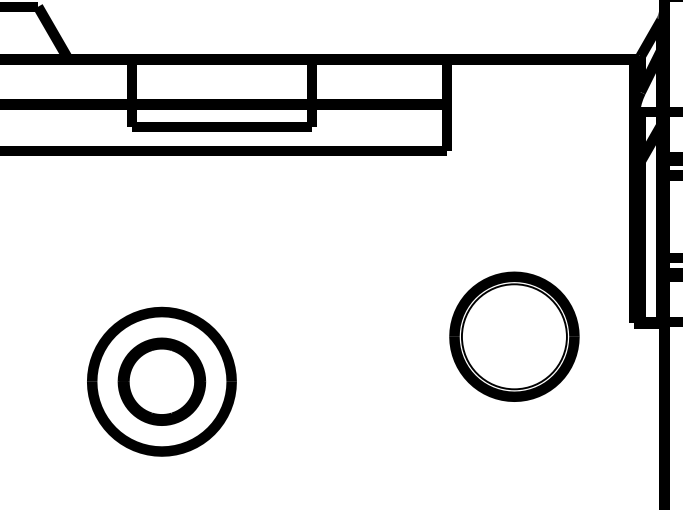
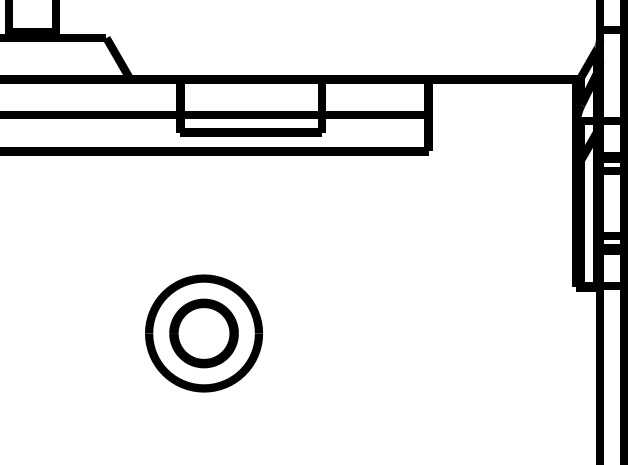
part: (514, 336) -> (481, 297), removed

